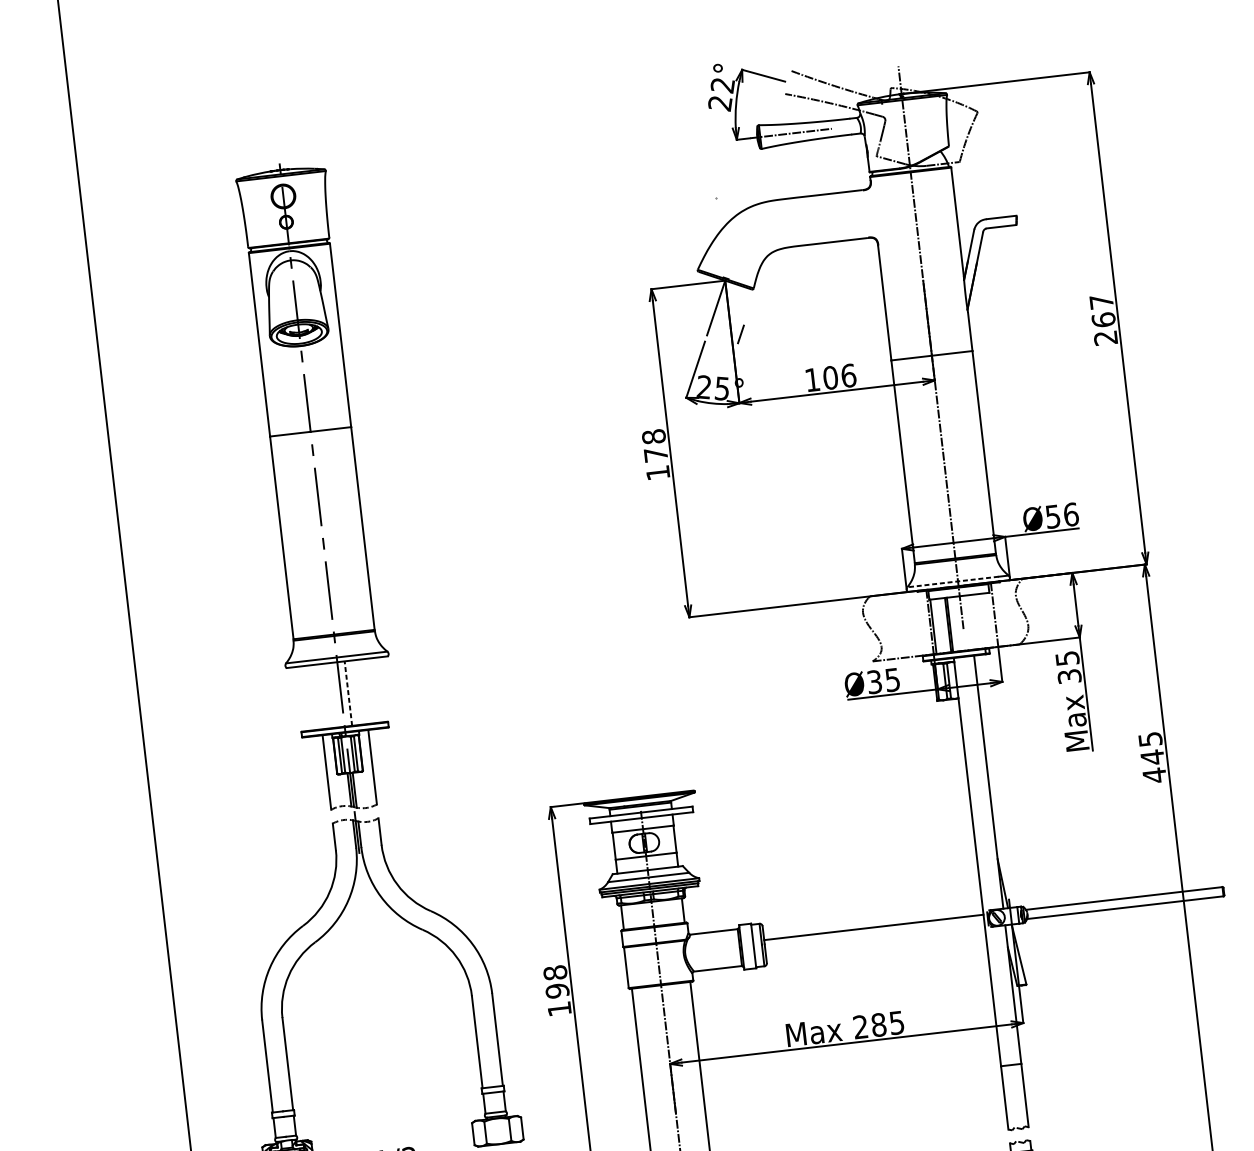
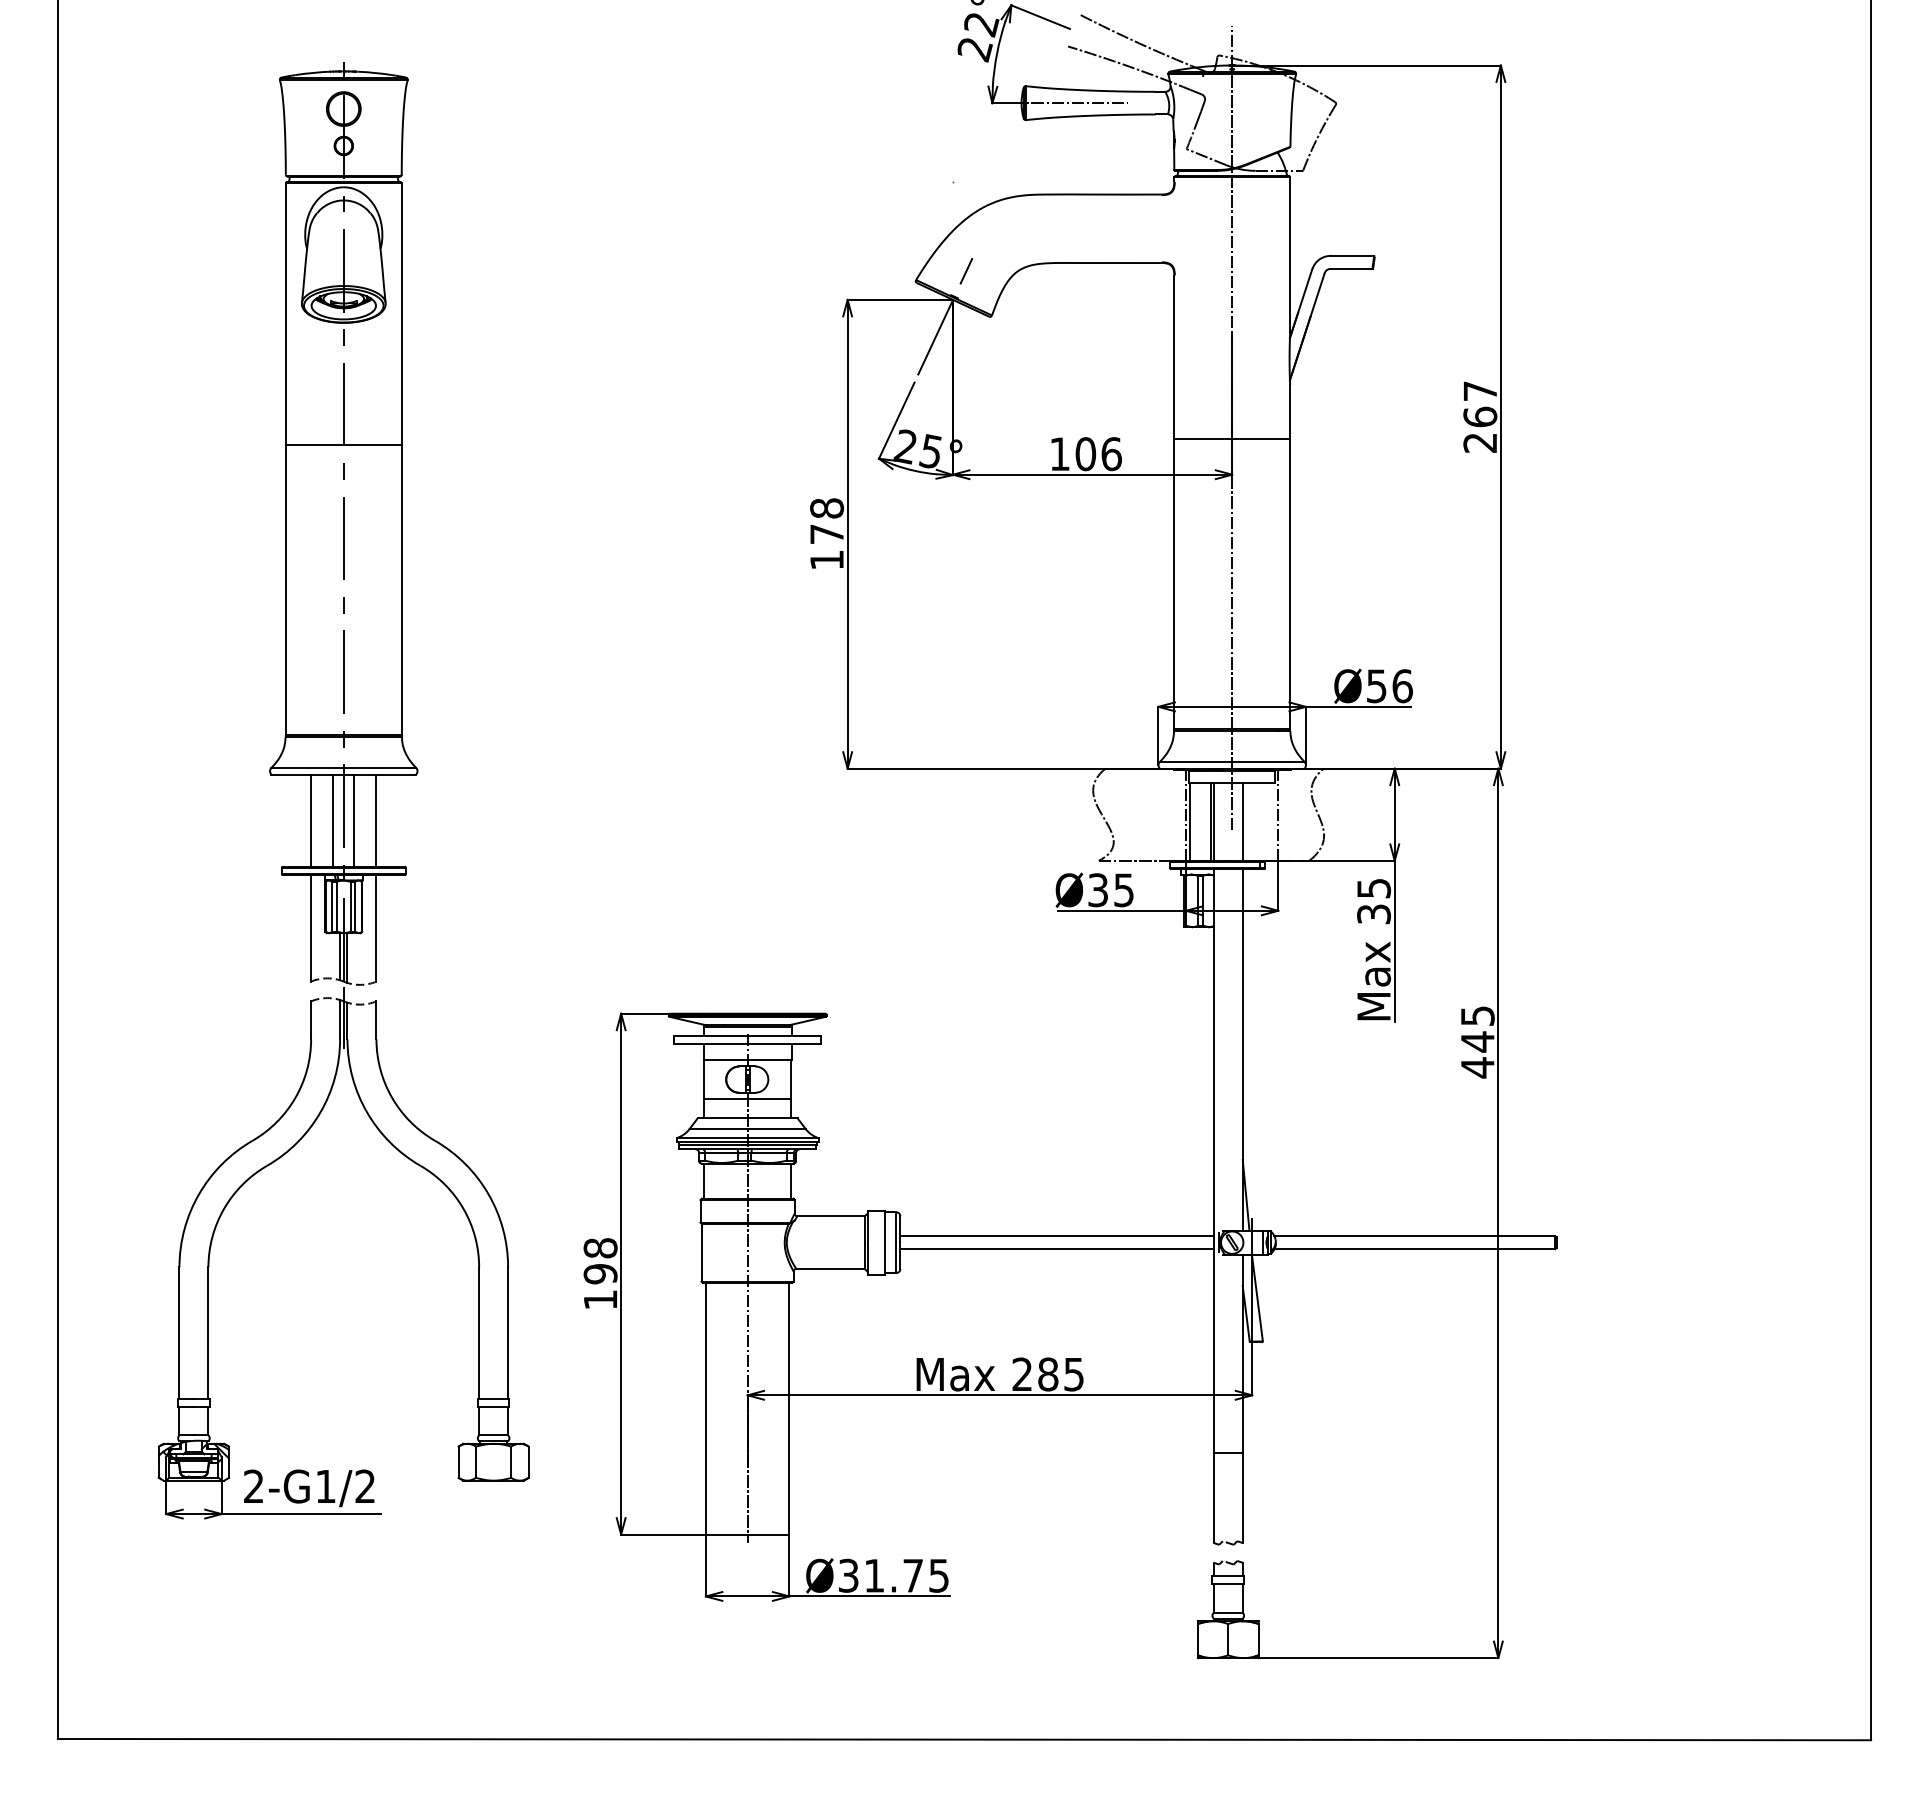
line: (741, 334) -> (966, 271), moved
line: (952, 581) -> (1224, 761), dashed -> solid
line: (970, 622) -> (1242, 821), added
line: (363, 691) -> (376, 820), added
line: (348, 693) -> (354, 820), dashed -> solid
line: (333, 695) -> (333, 820), added
line: (318, 696) -> (311, 820), added
line: (874, 936) -> (1056, 1249), added

